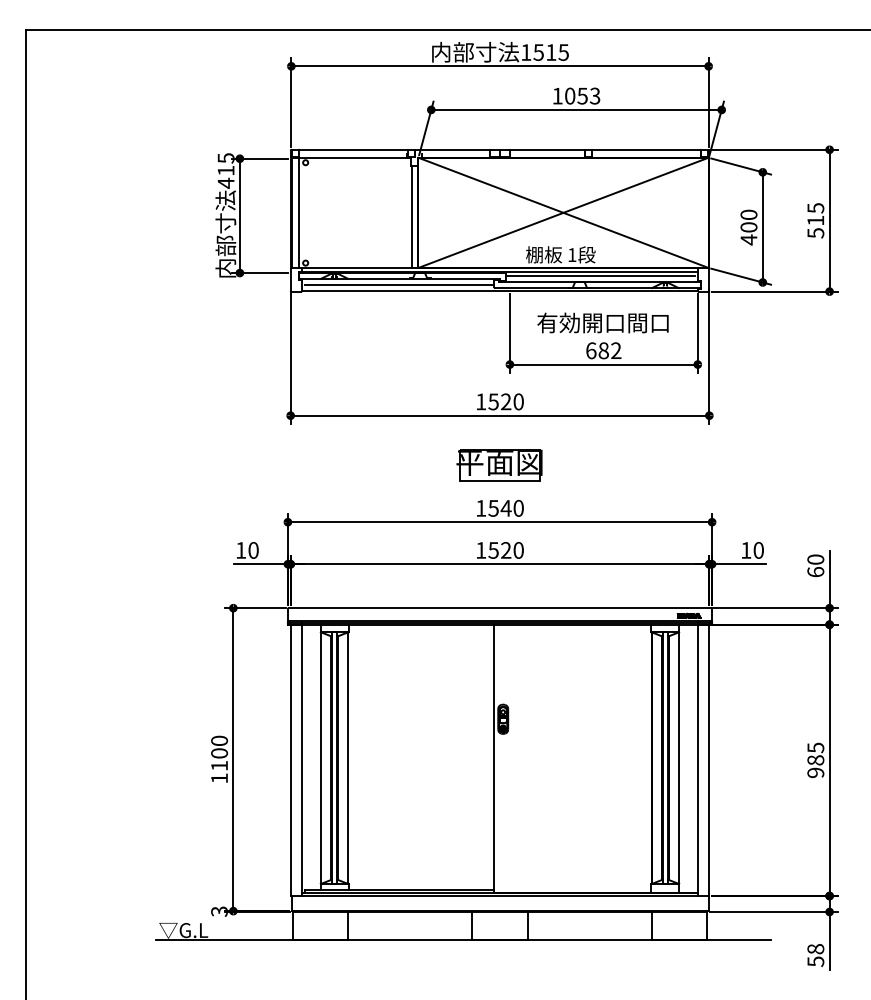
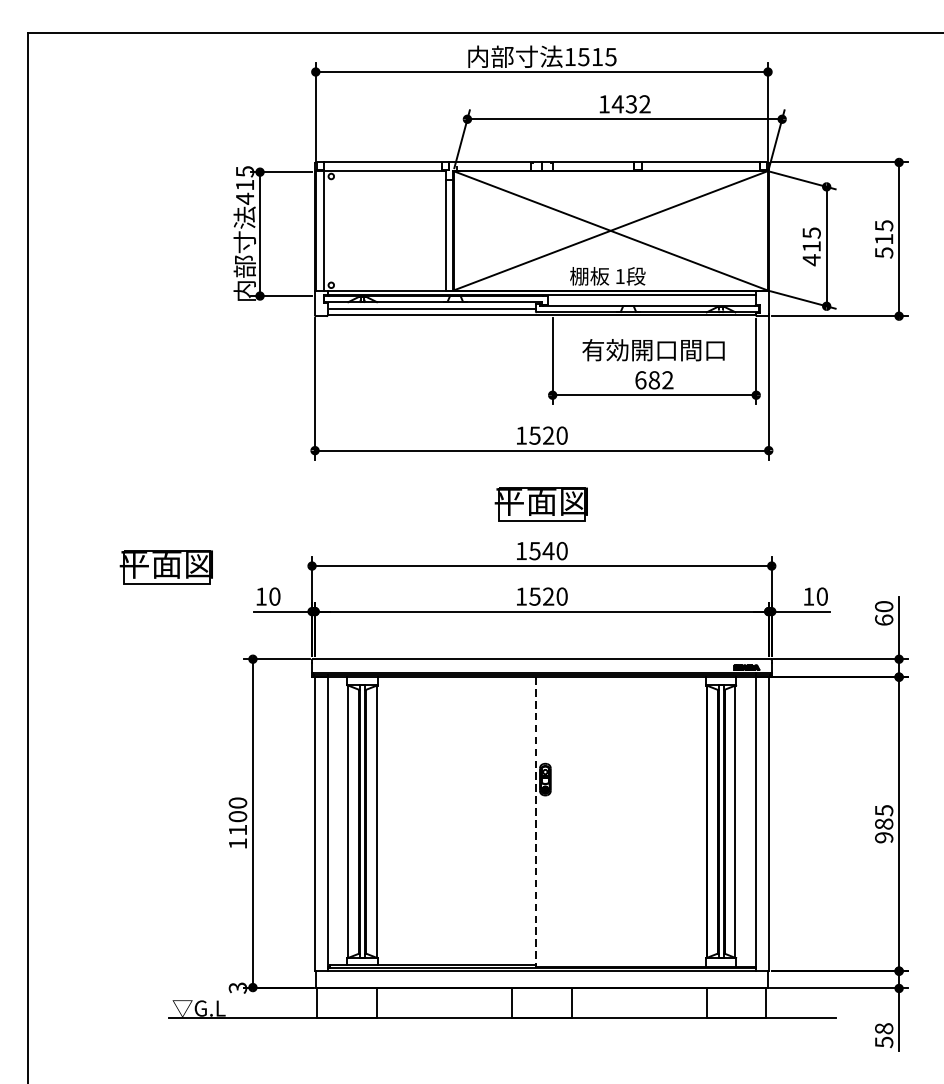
text: (582, 95) -> (631, 103), 1053 -> 1432
text: (748, 220) -> (811, 239), 400 -> 415
line: (600, 275) -> (650, 298), removed
part: (153, 523) -> (166, 567), added
line: (494, 758) -> (535, 822), solid -> dashed

